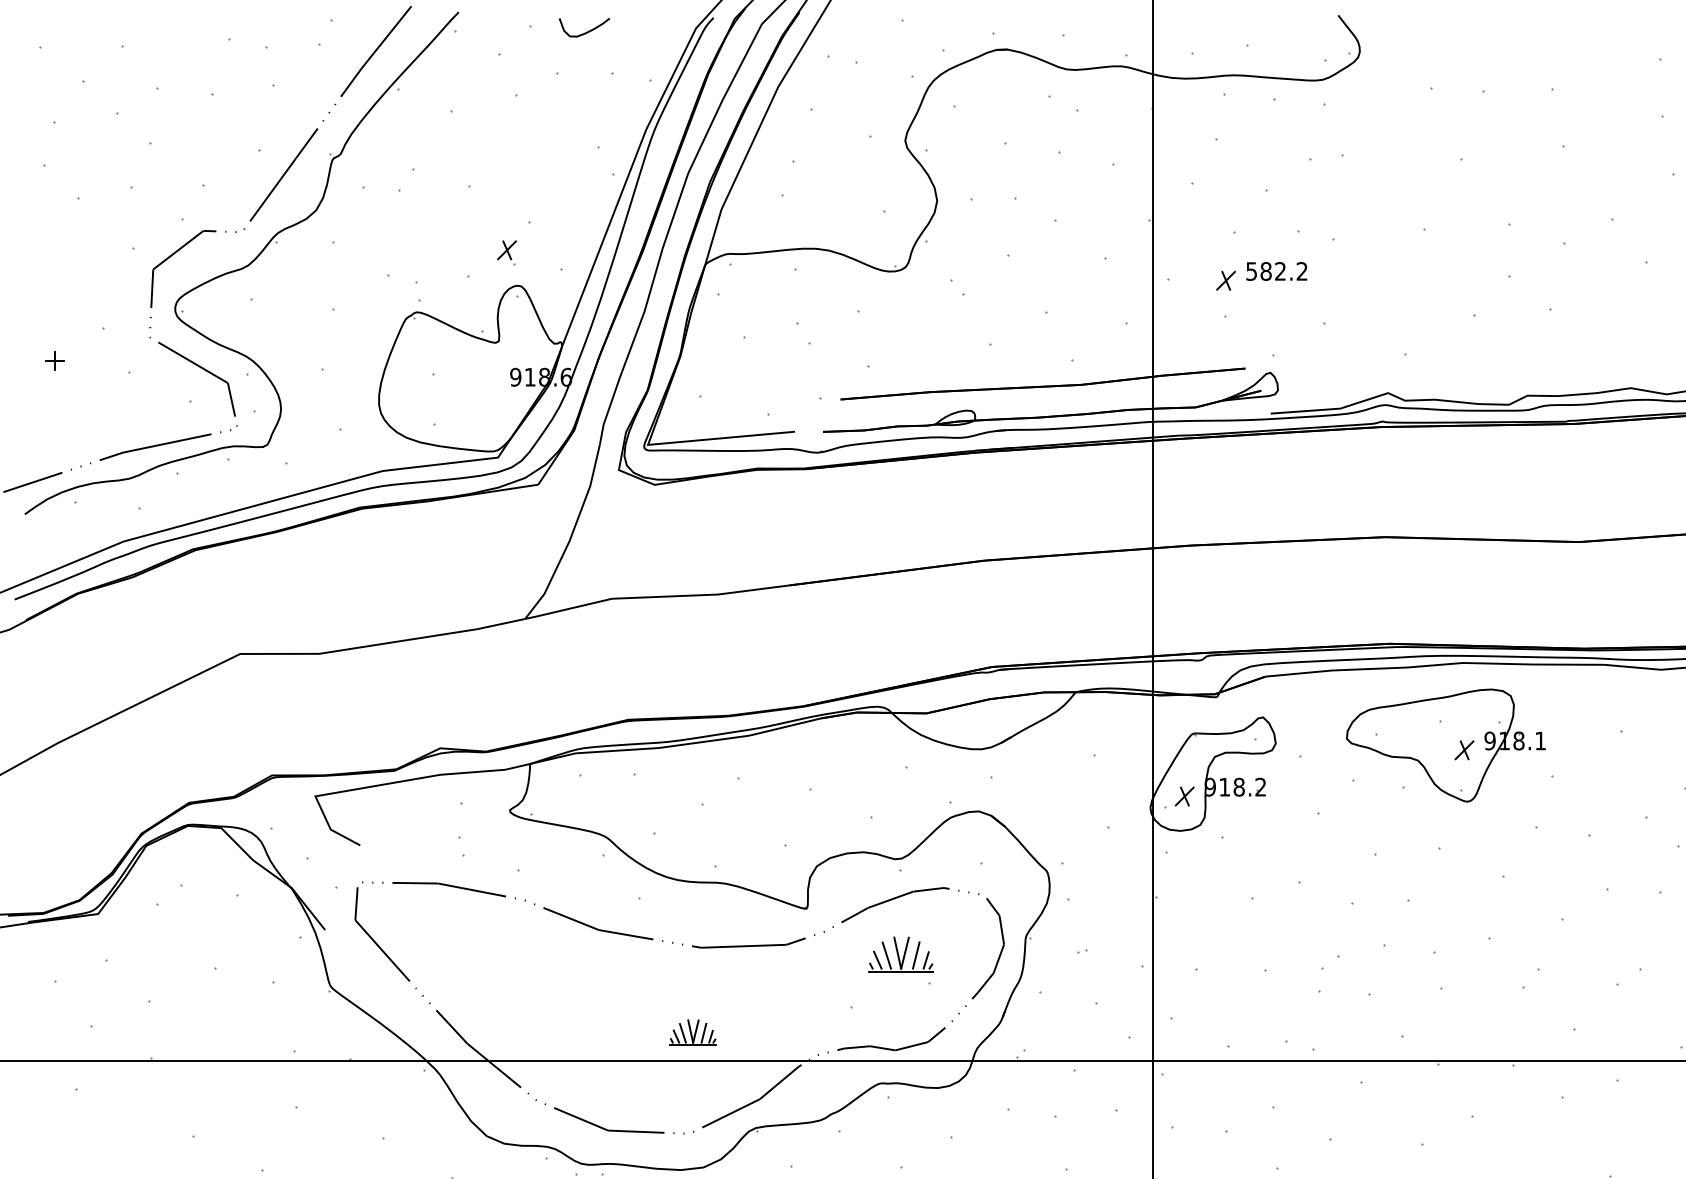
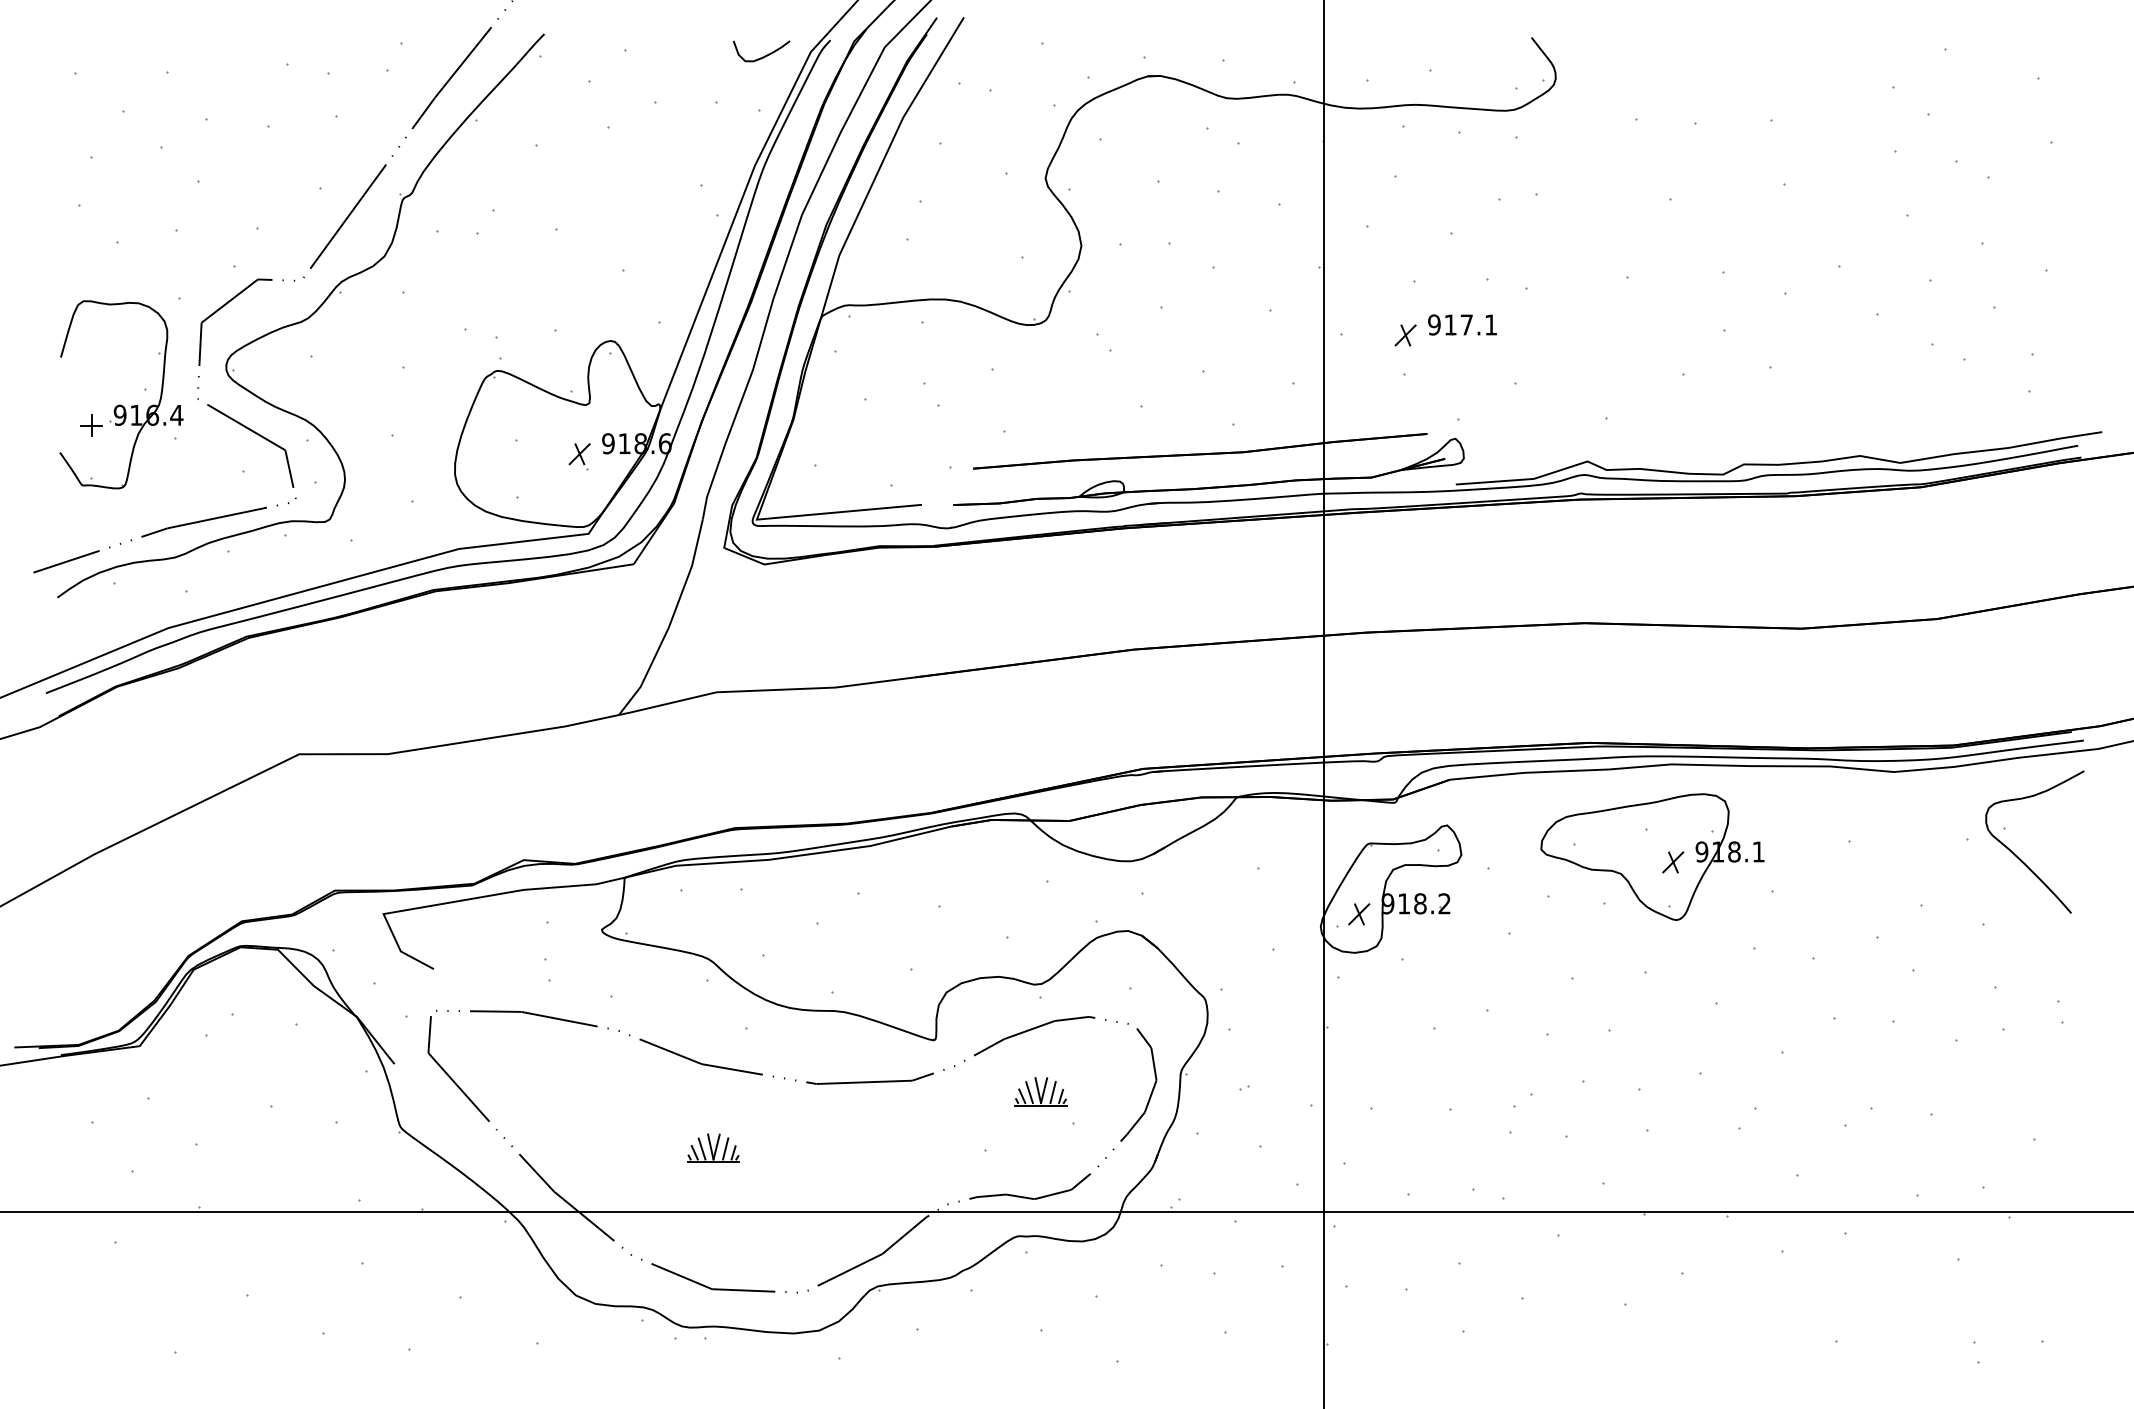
curve: (587, 31) -> (764, 55), moved
part: (506, 252) -> (579, 456), moved
text: (1276, 271) -> (1462, 324), 582.2 -> 917.1
part: (80, 342) -> (120, 404), added
part: (900, 954) -> (1040, 1091), size x0.71
part: (693, 1031) -> (713, 1147), moved

